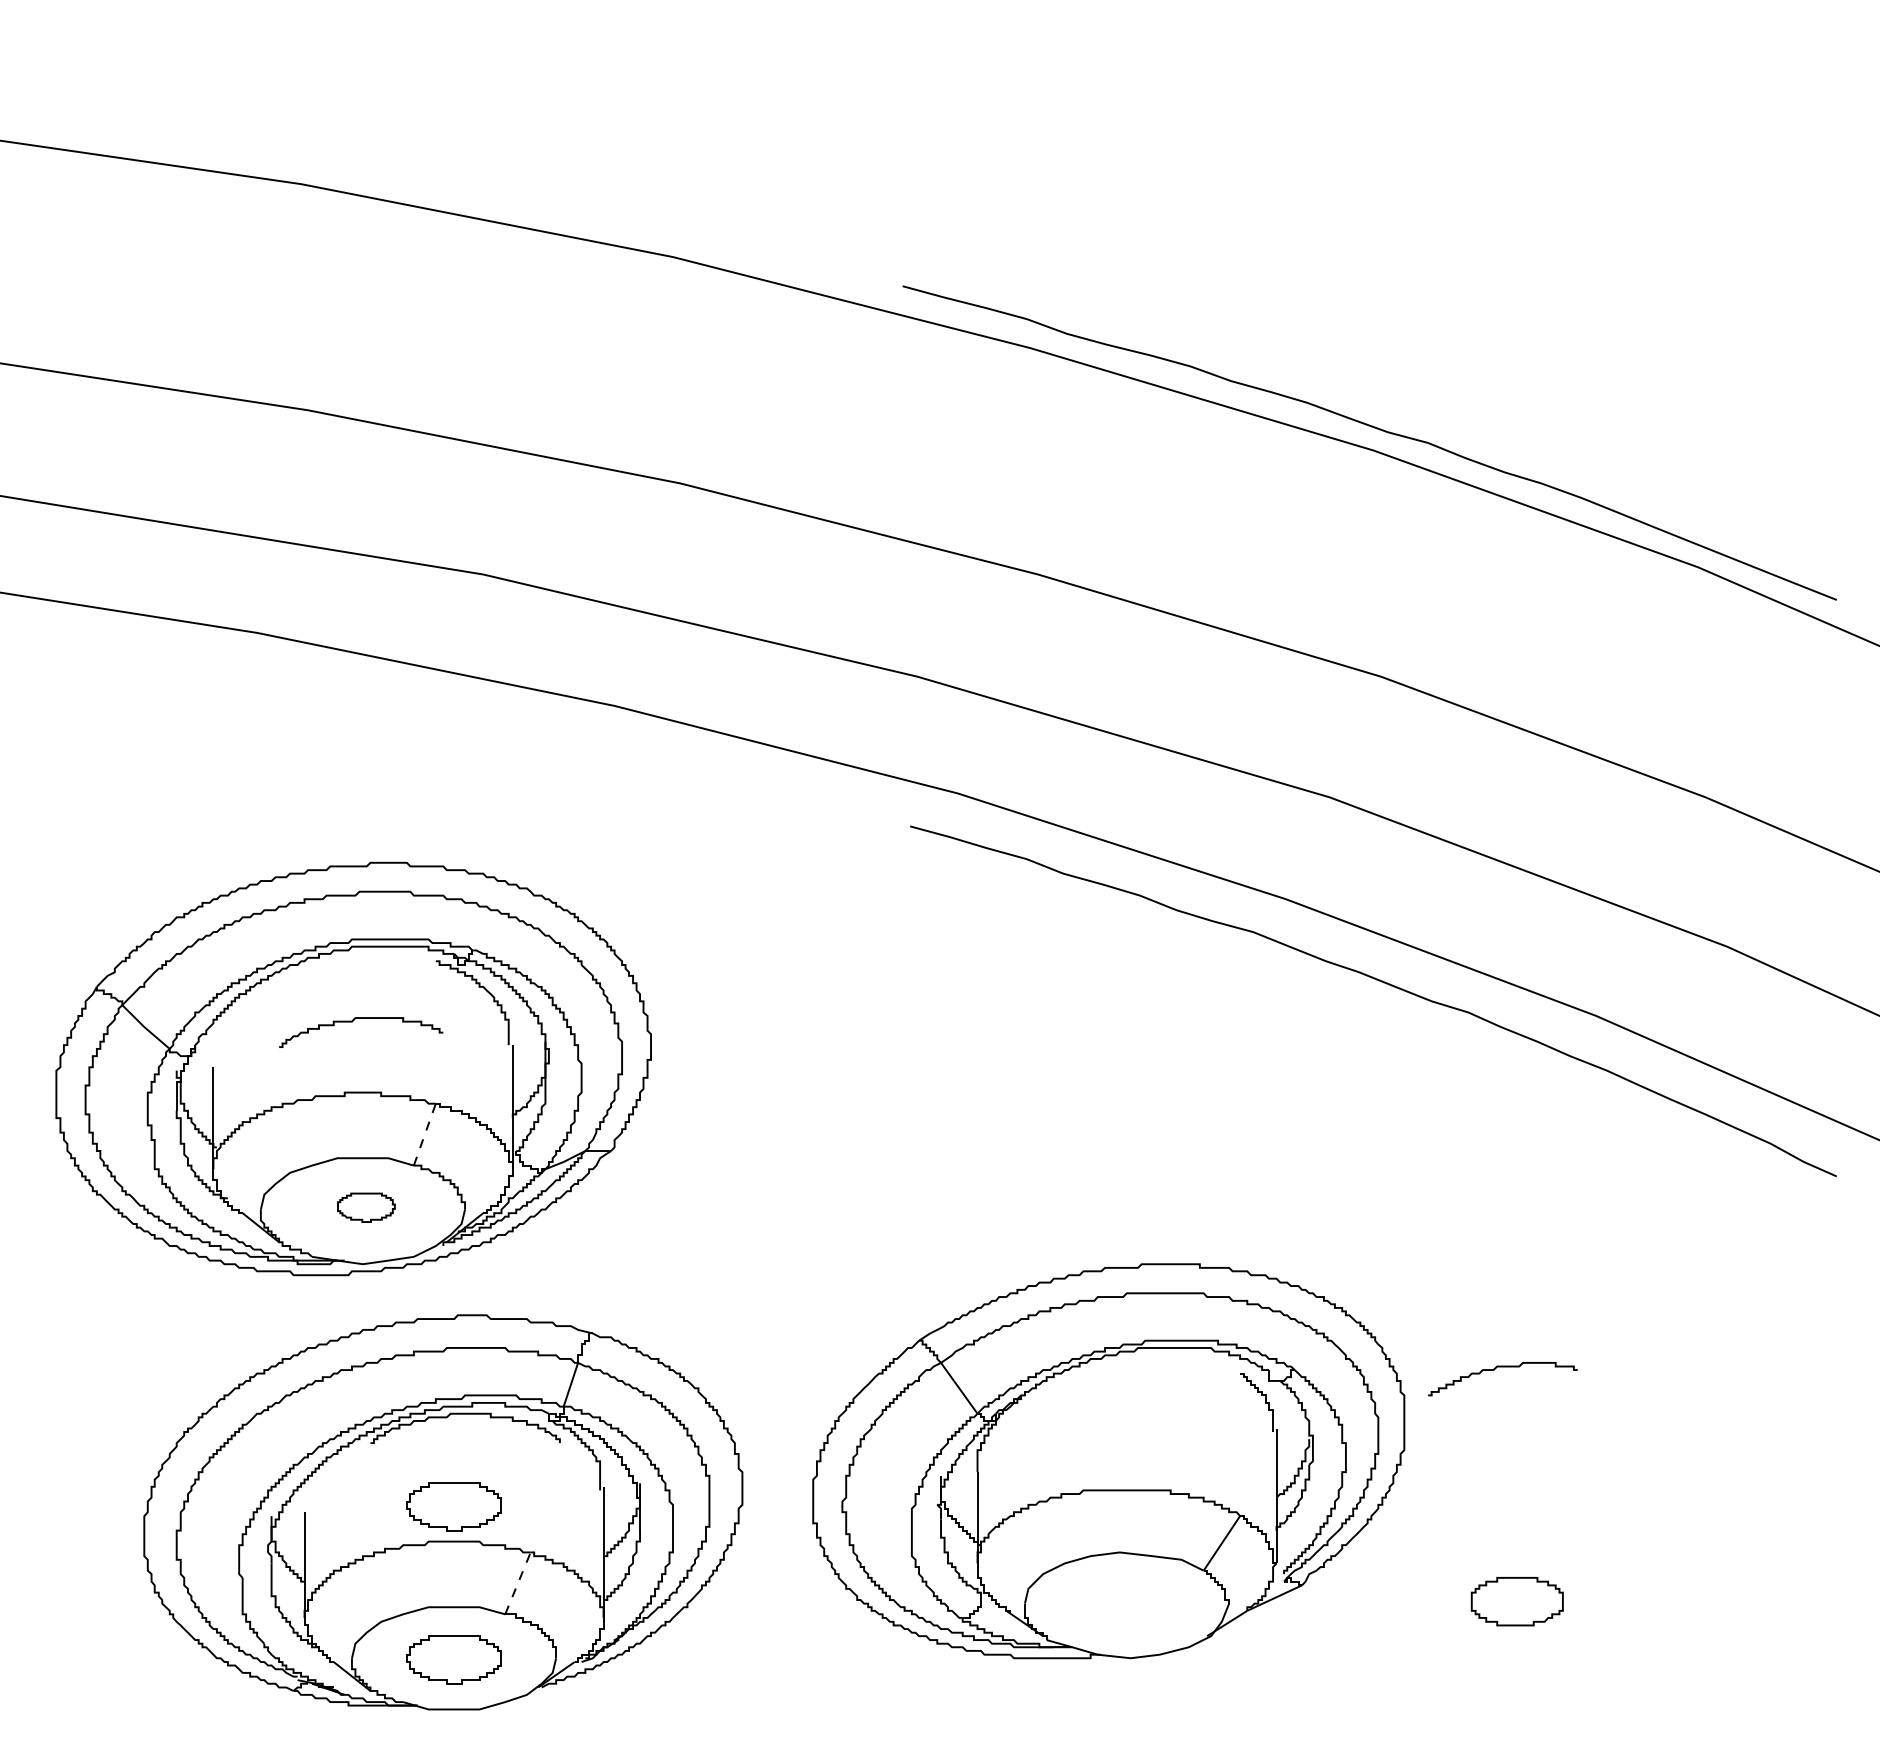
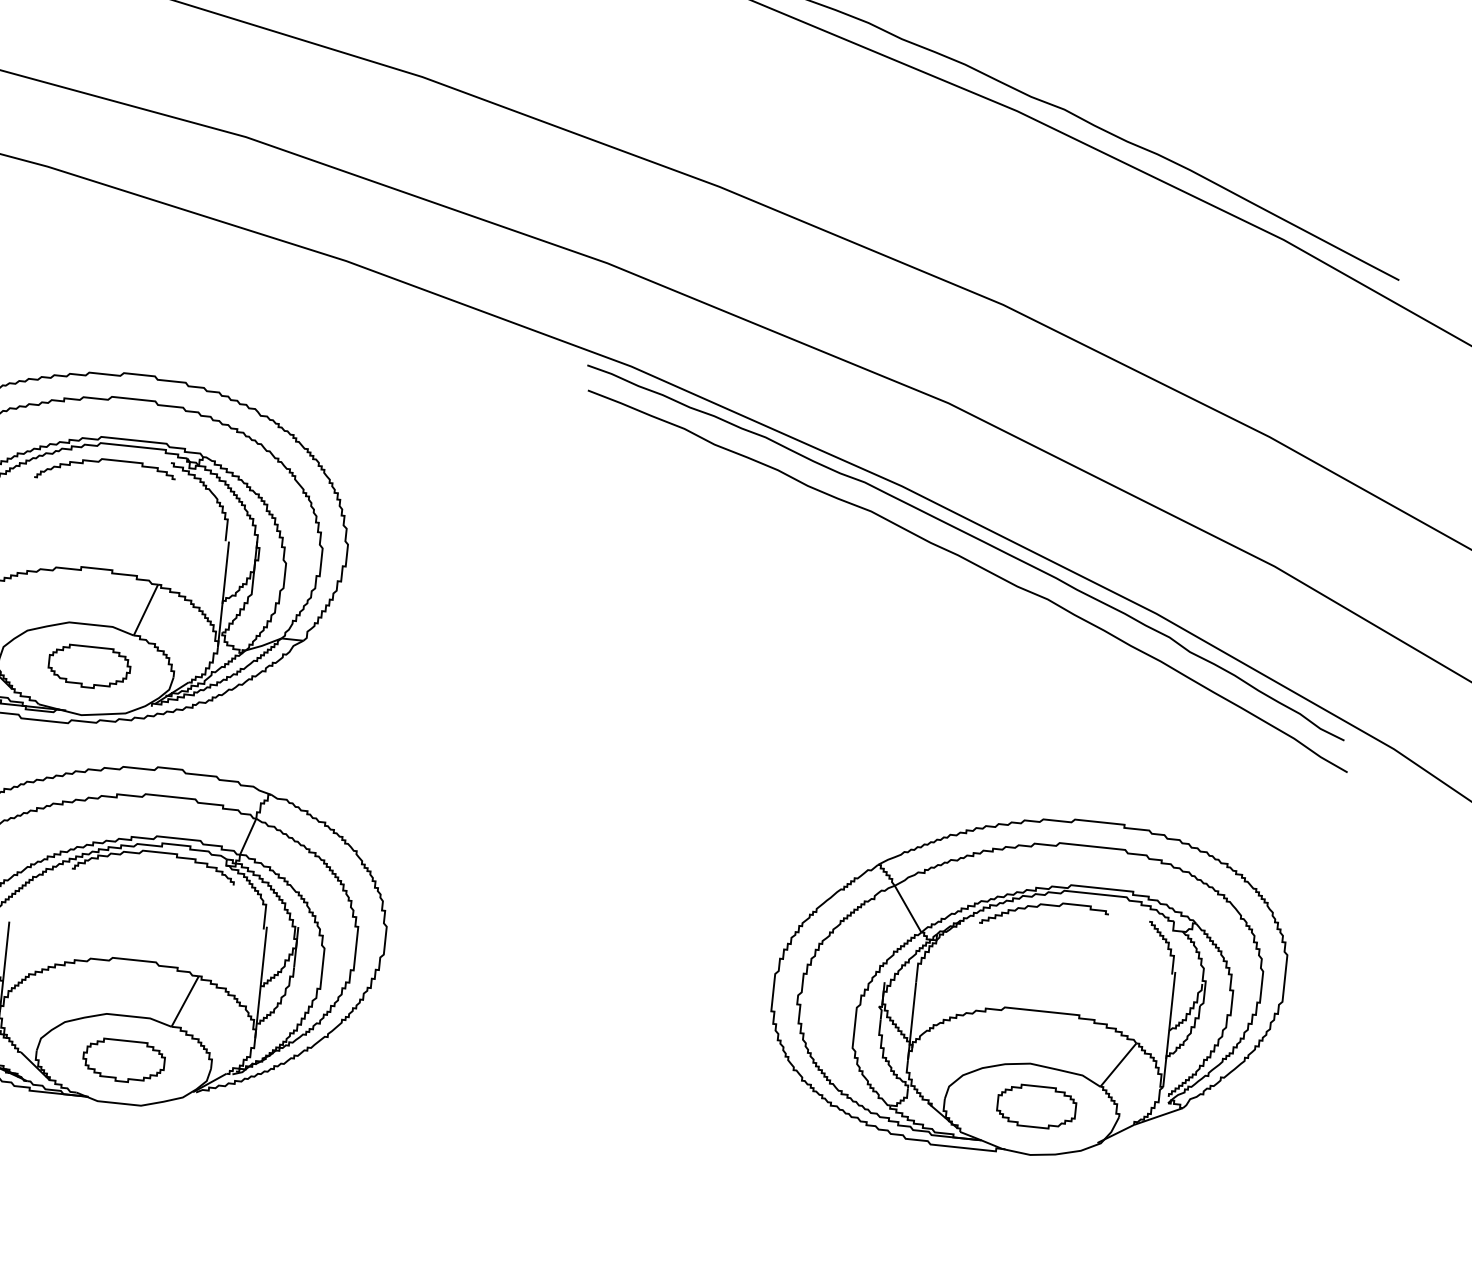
curve: (1372, 949) -> (971, 537), added
curve: (352, 1022) -> (99, 462), moved
line: (424, 1134) -> (145, 609), dashed -> solid
part: (366, 1207) -> (89, 667), size x1.67
part: (1108, 1461) -> (1028, 985), moved
part: (453, 1506) -> (137, 930), removed
line: (518, 1582) -> (185, 1000), dashed -> solid

